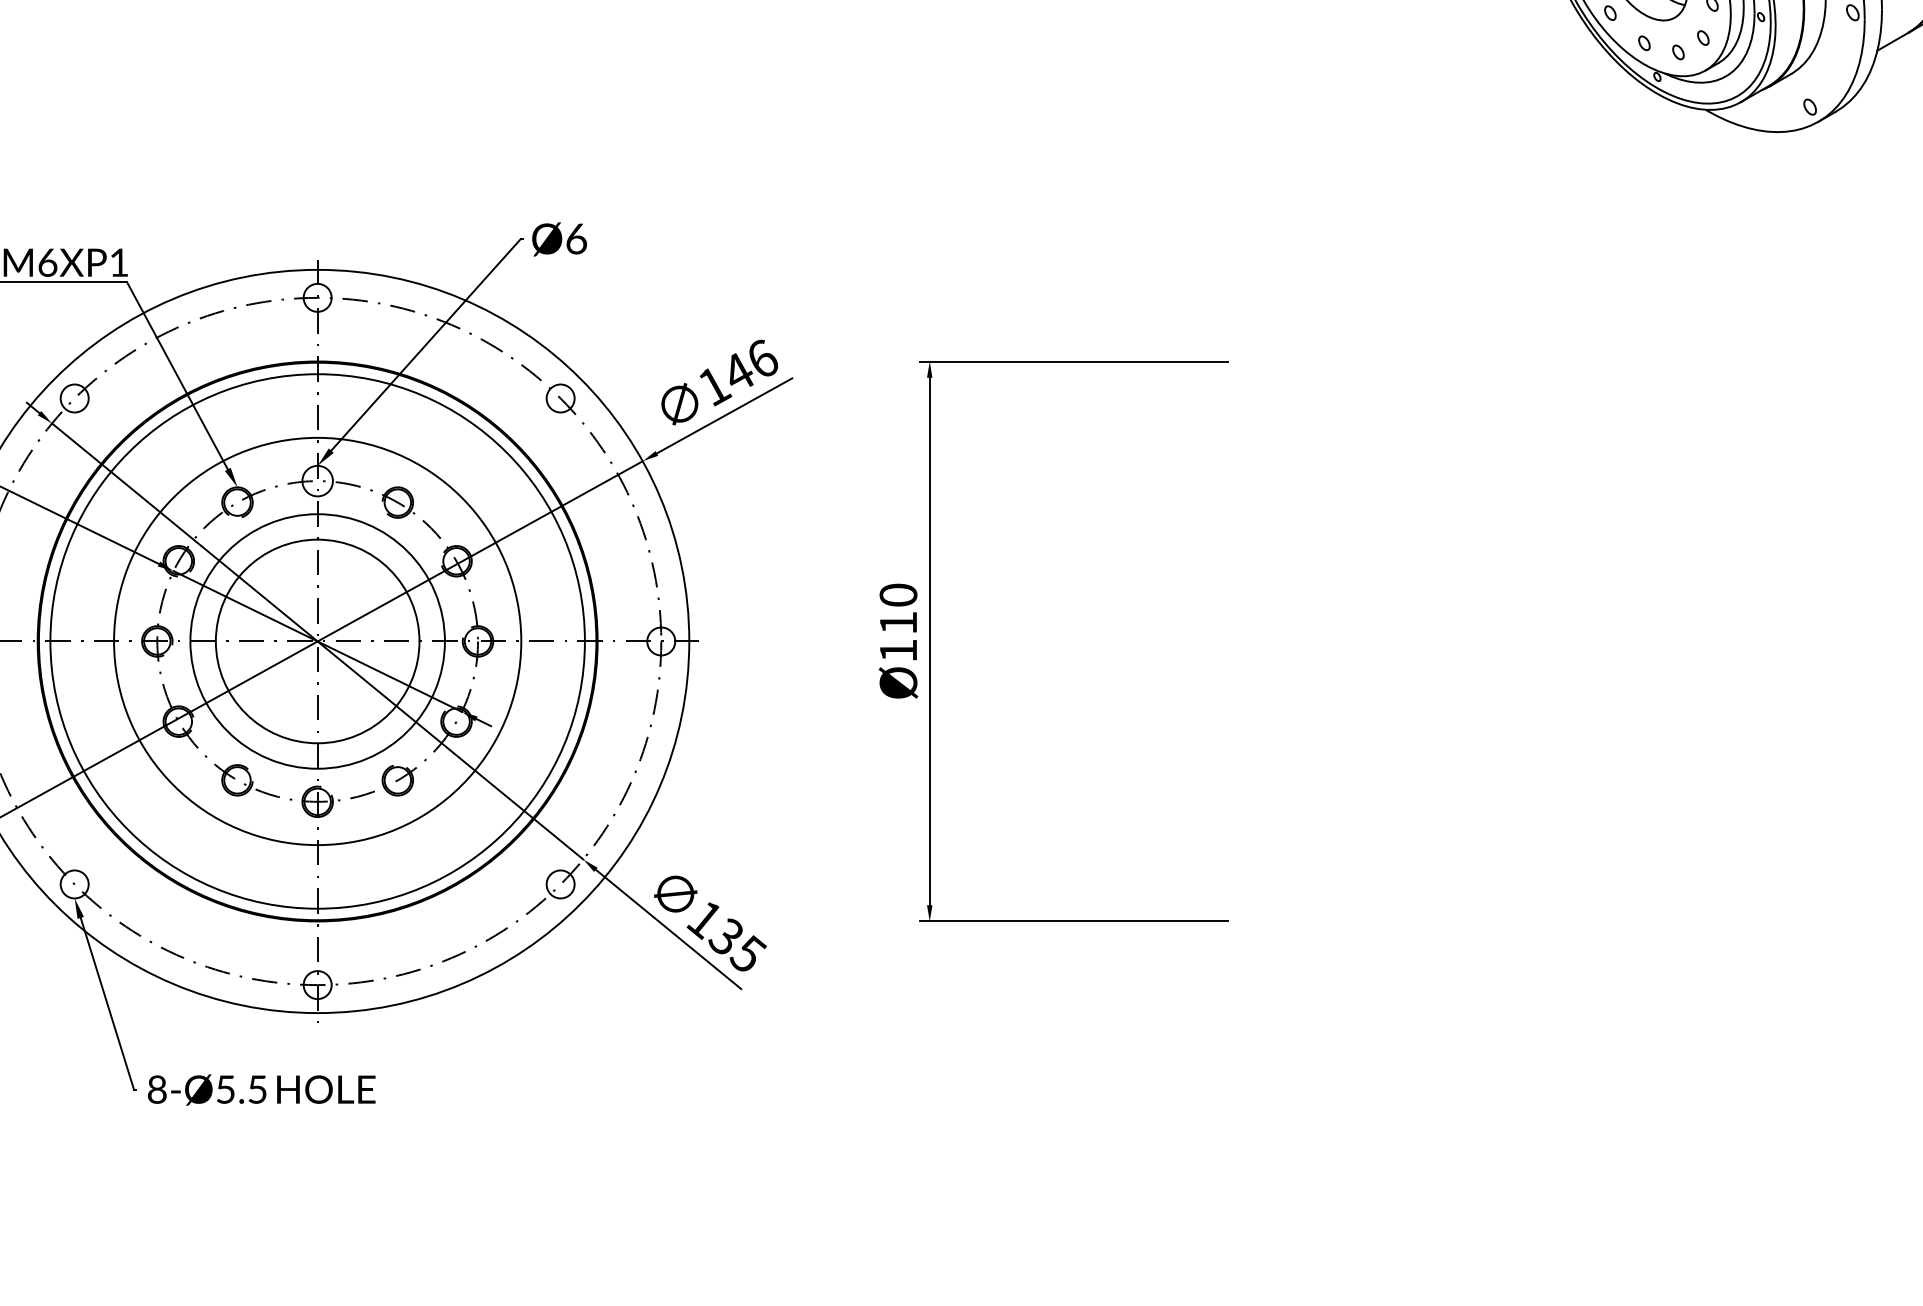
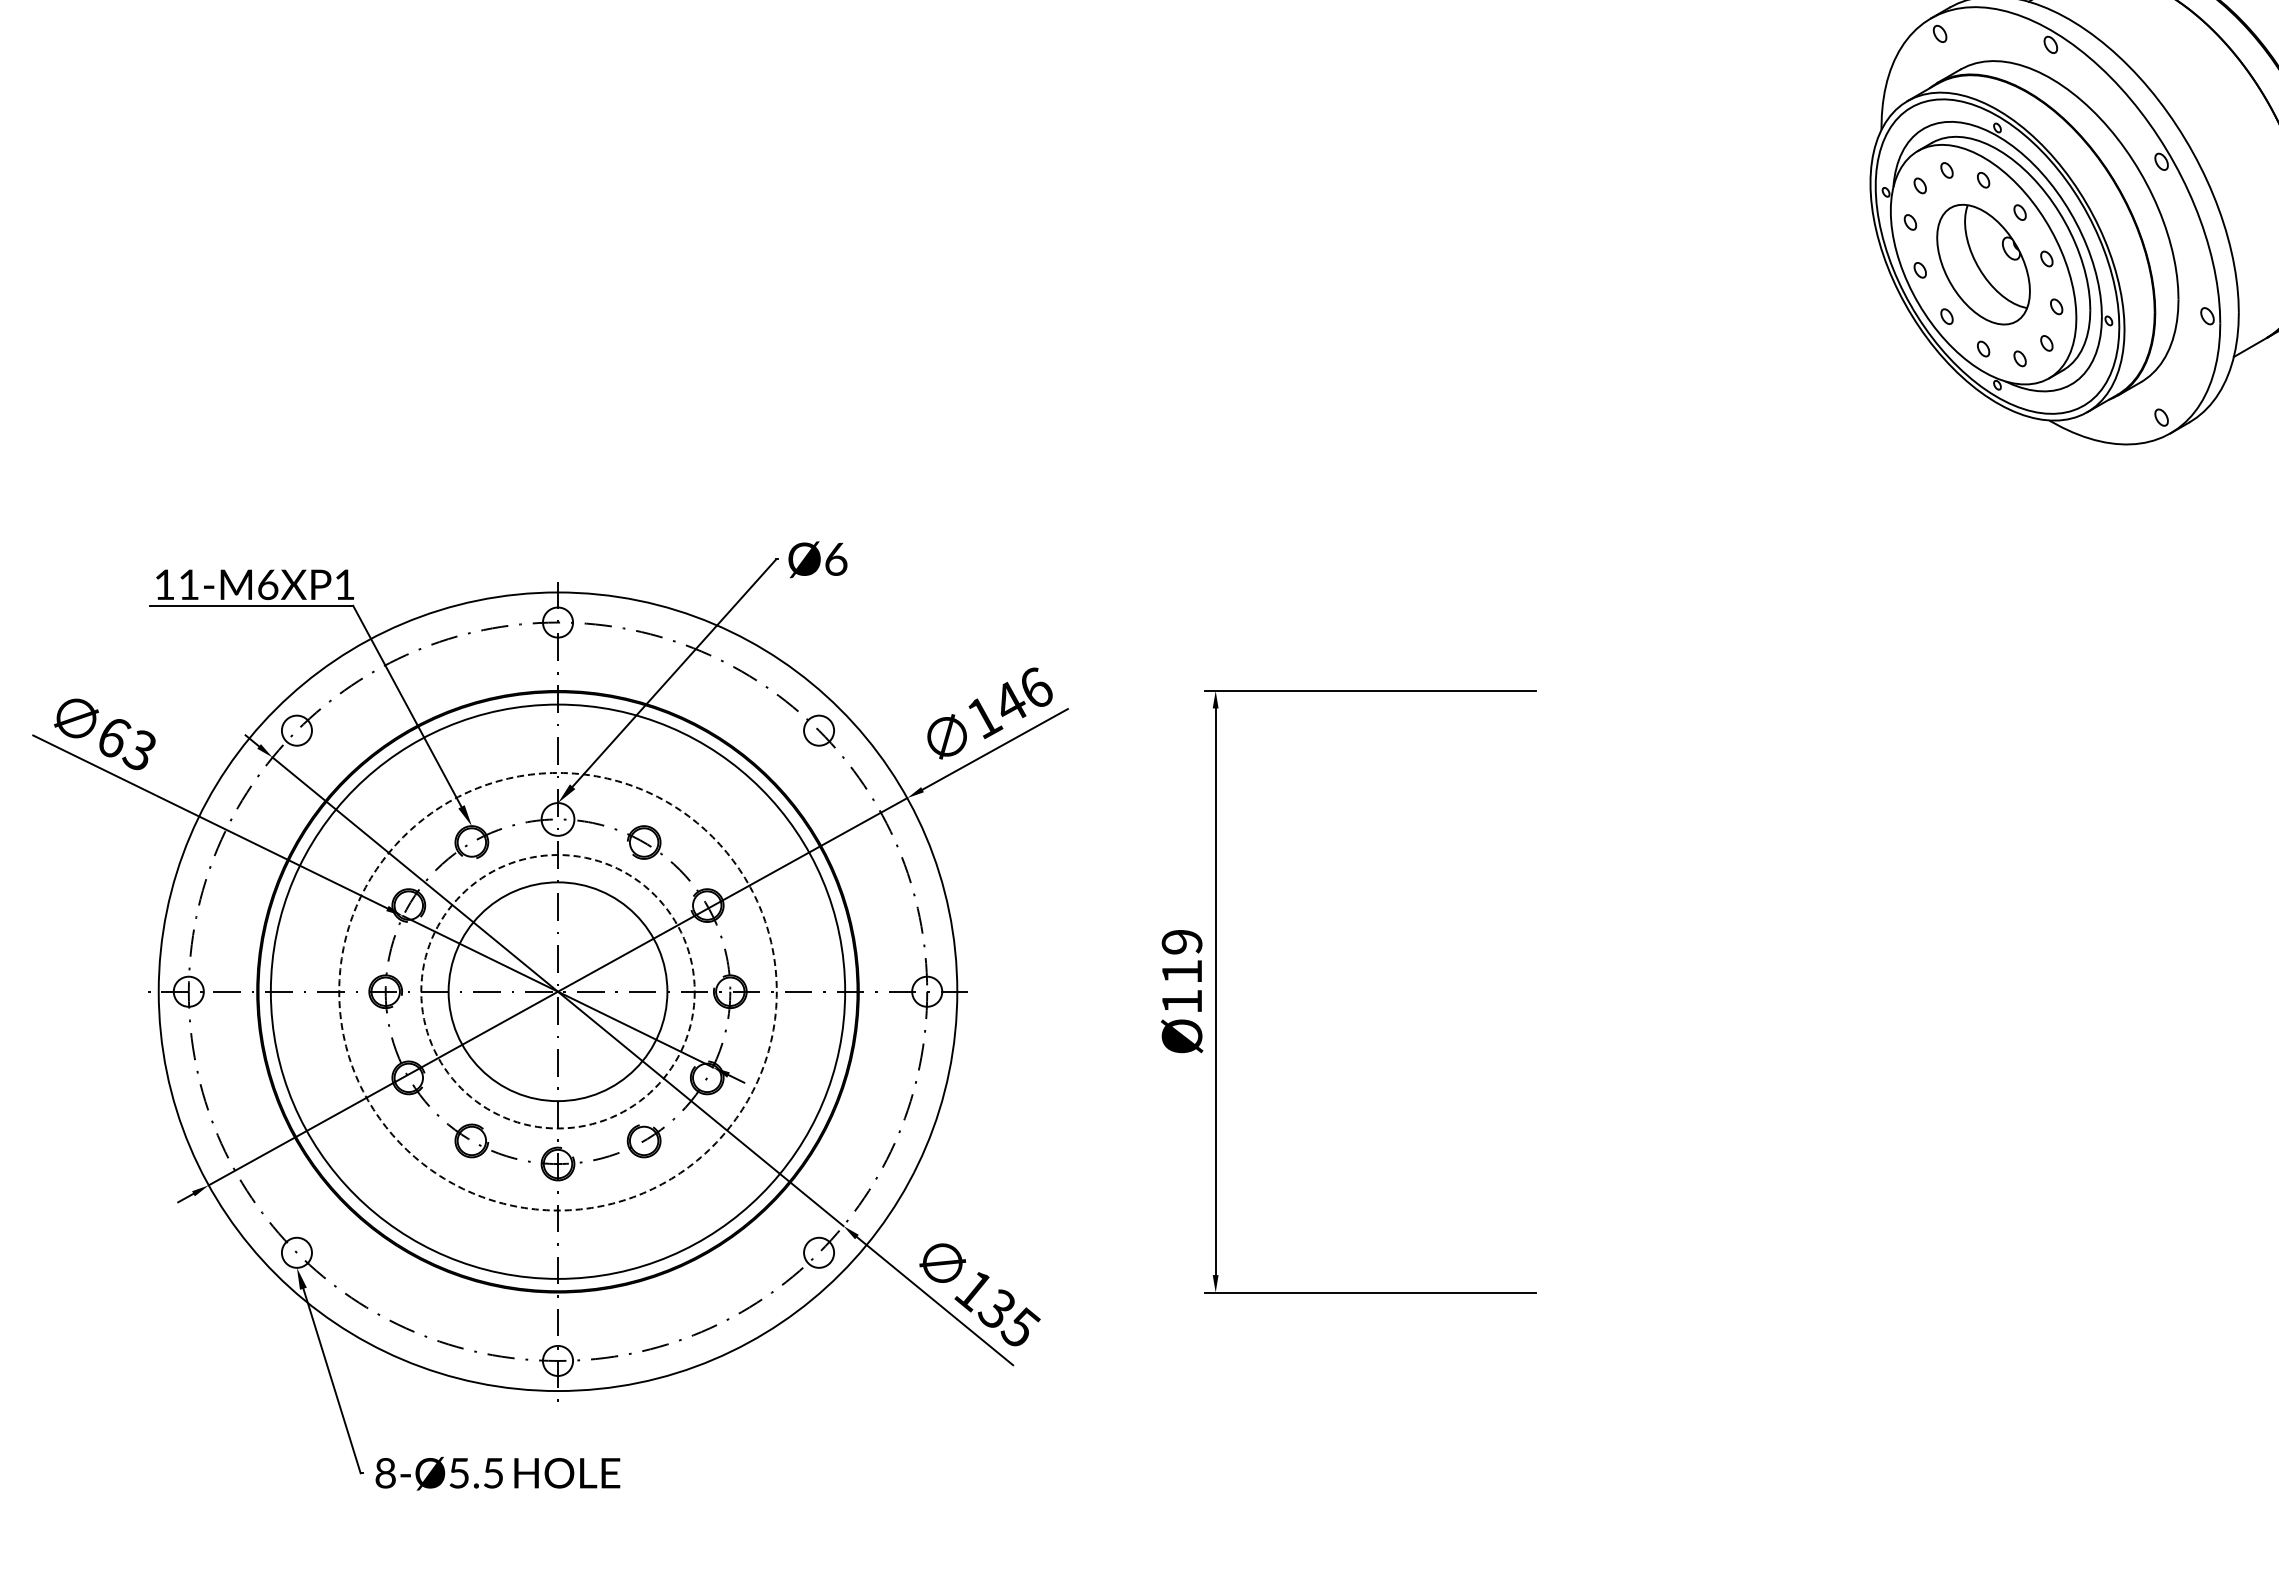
text: (897, 594) -> (1181, 941), Ø110 -> Ø119
circle: (317, 641) -> (557, 991), solid -> dashed
circle: (317, 641) -> (557, 991), solid -> dashed

